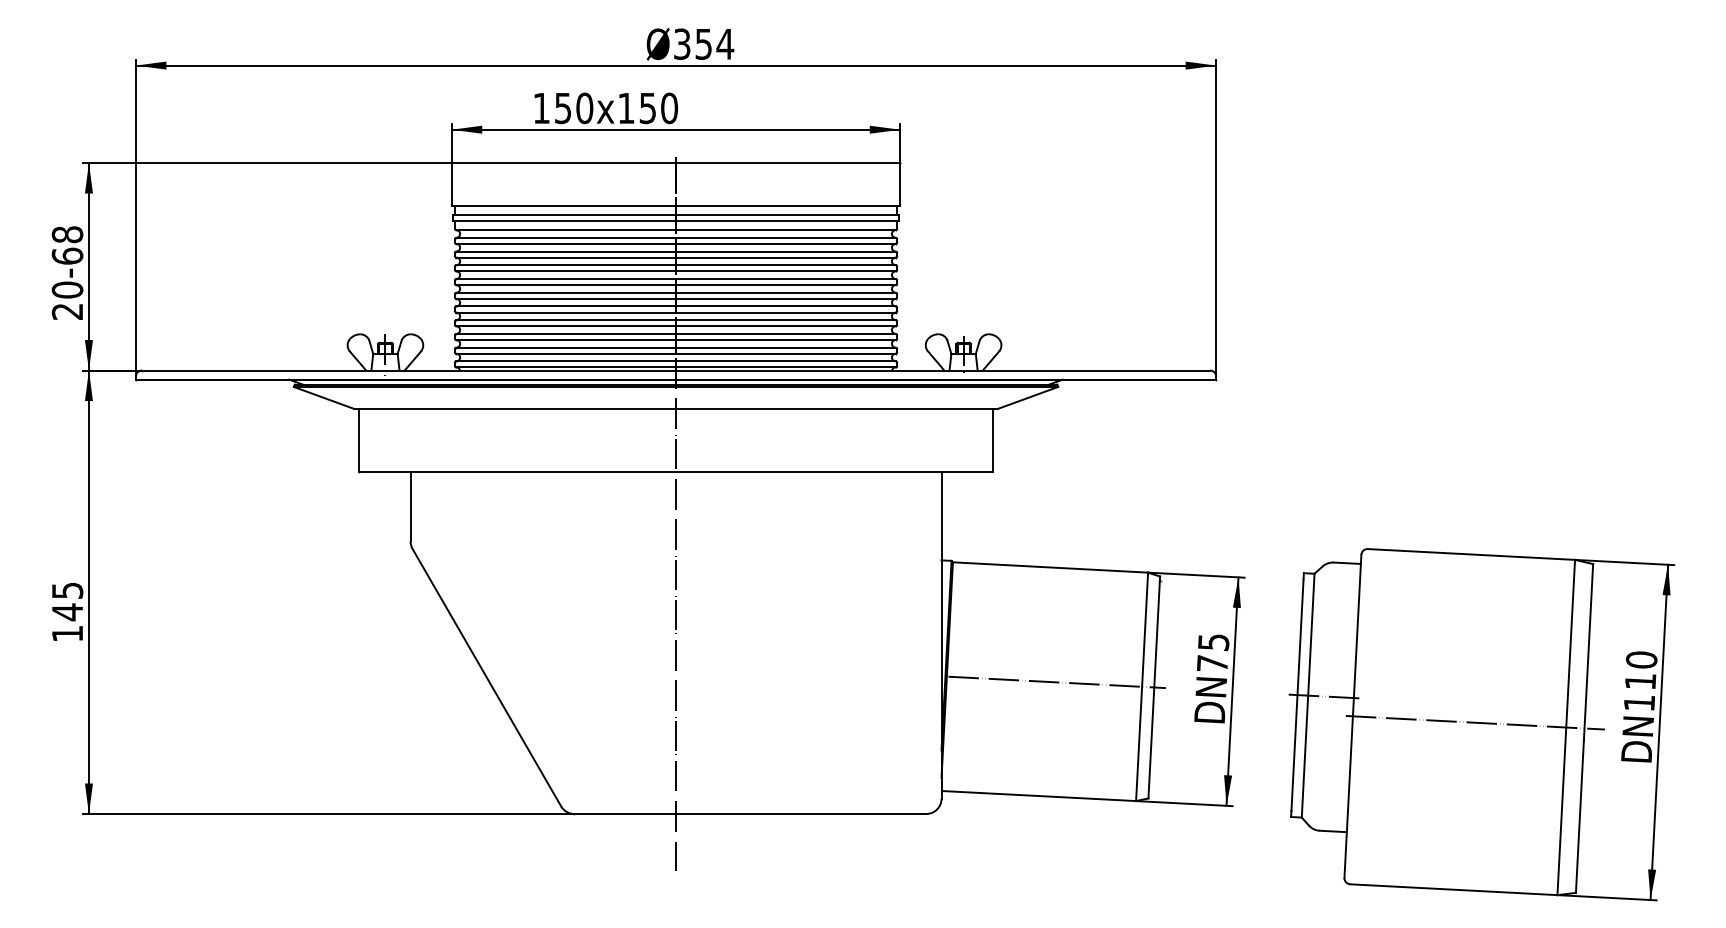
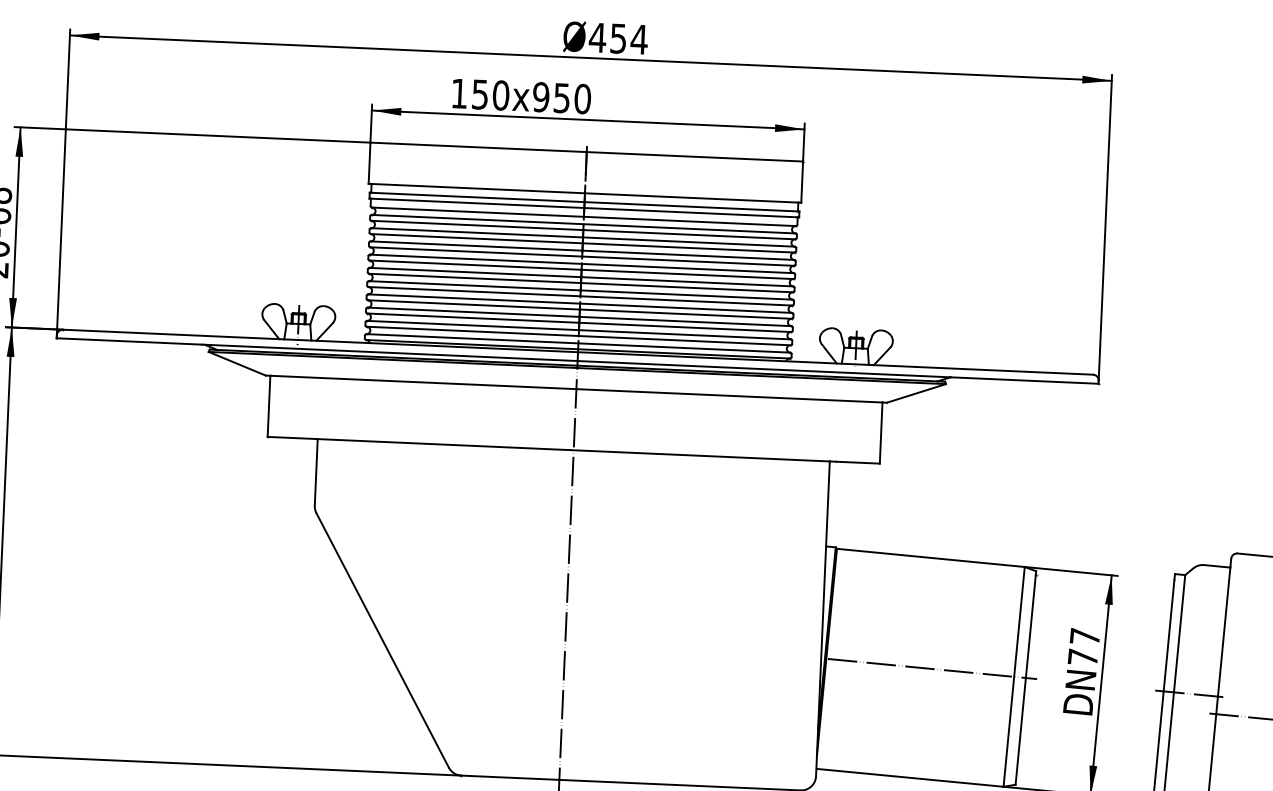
text: (682, 43) -> (598, 37), 354 -> 454
text: (625, 108) -> (540, 97), 150 -> 950
text: (1213, 642) -> (1084, 637), 75 -> 77

